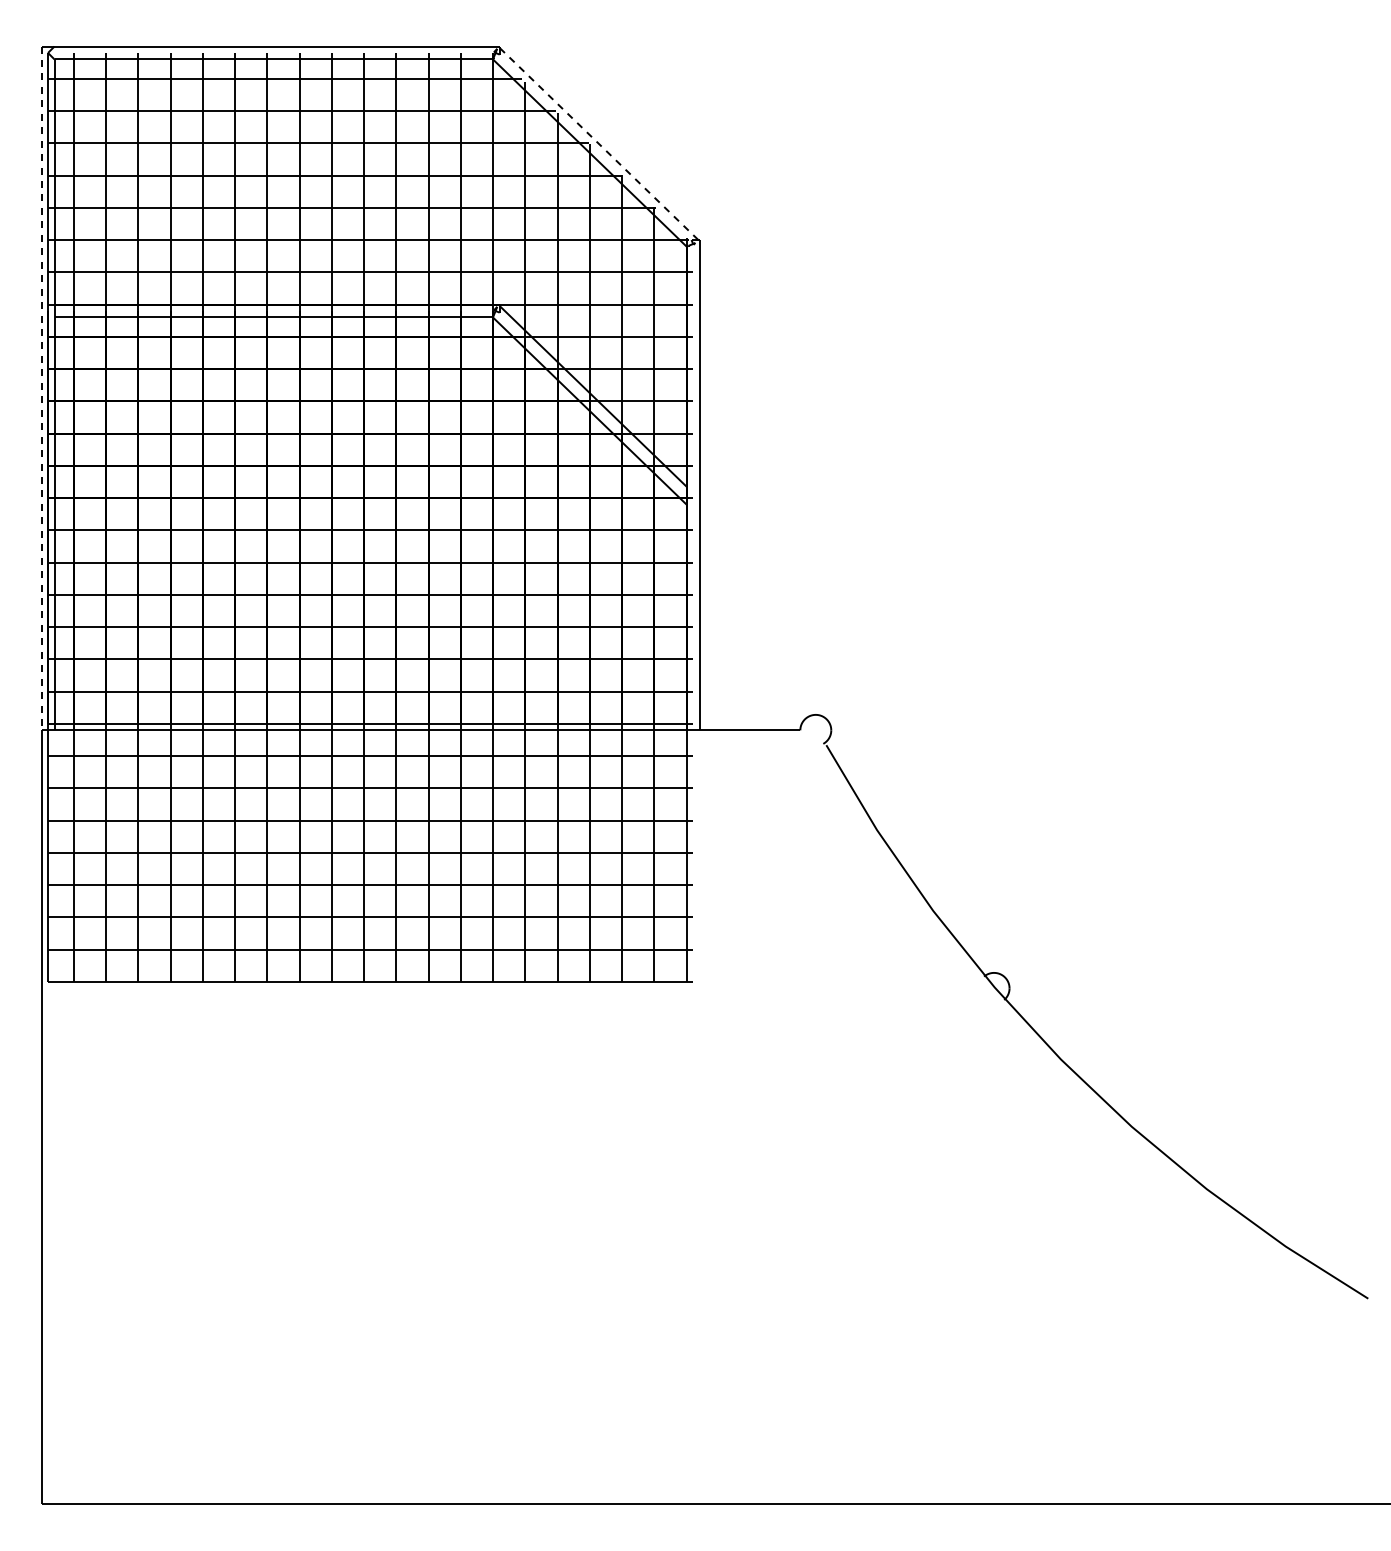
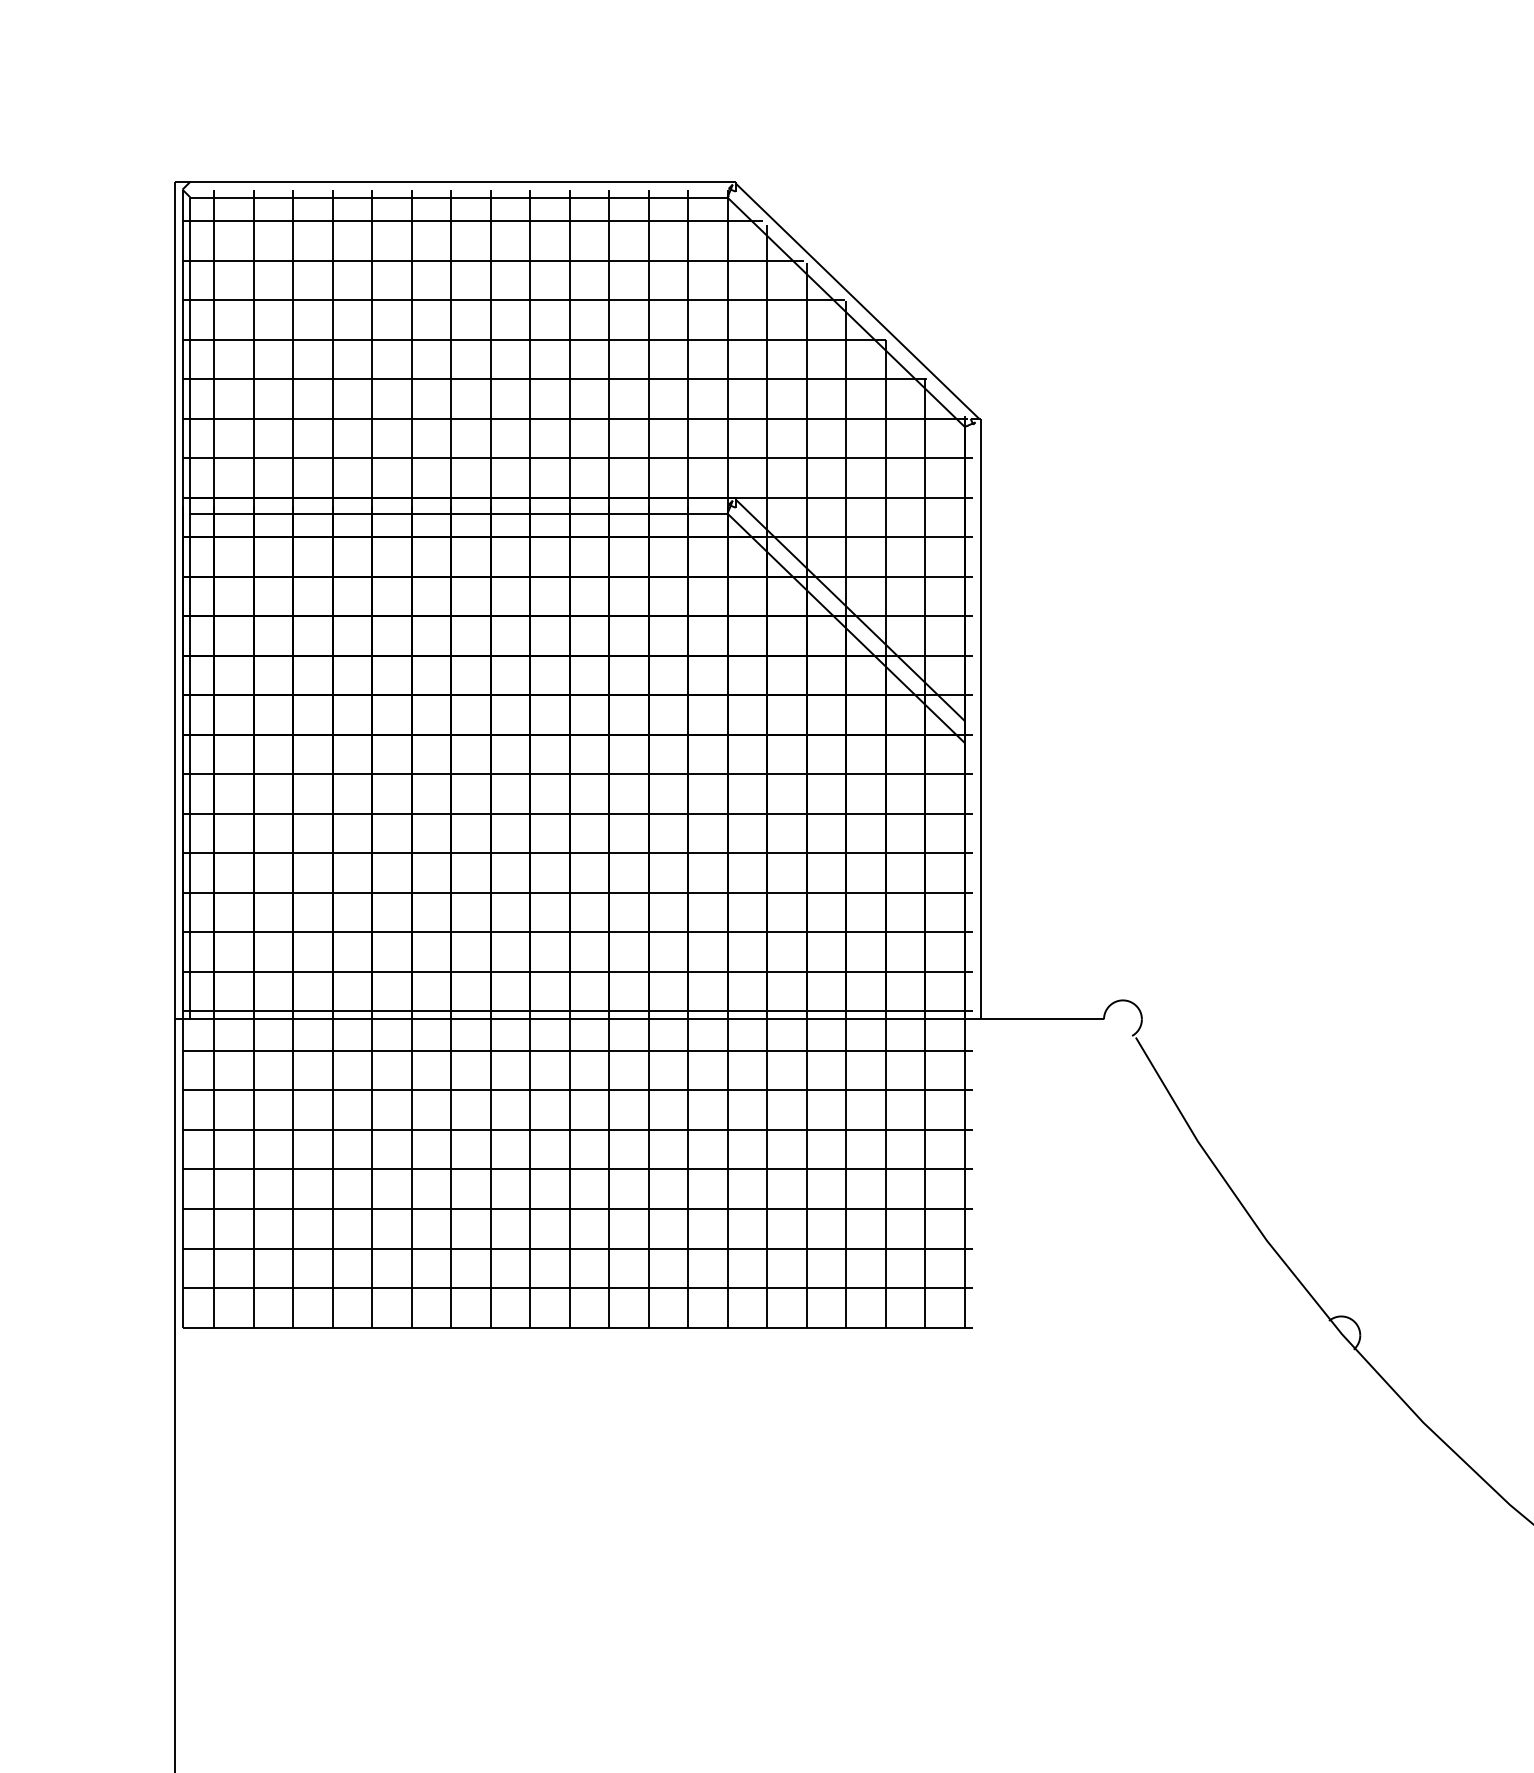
line: (598, 143) -> (856, 300), dashed -> solid
line: (41, 388) -> (174, 600), dashed -> solid

